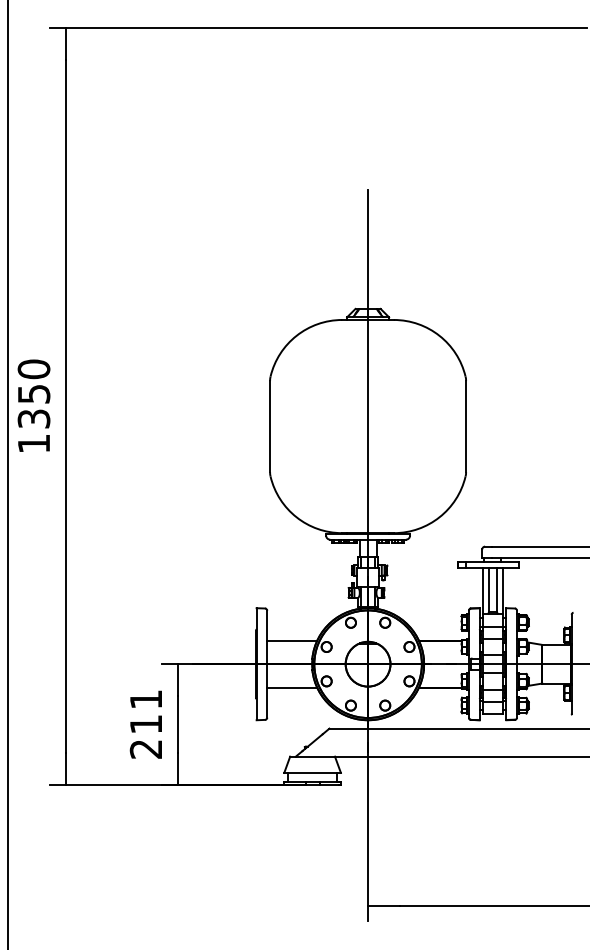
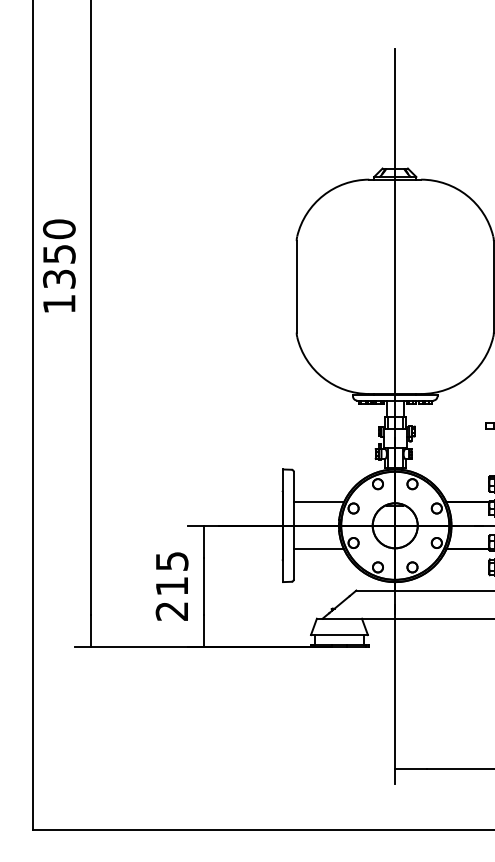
text: (146, 699) -> (172, 561), 211 -> 215

